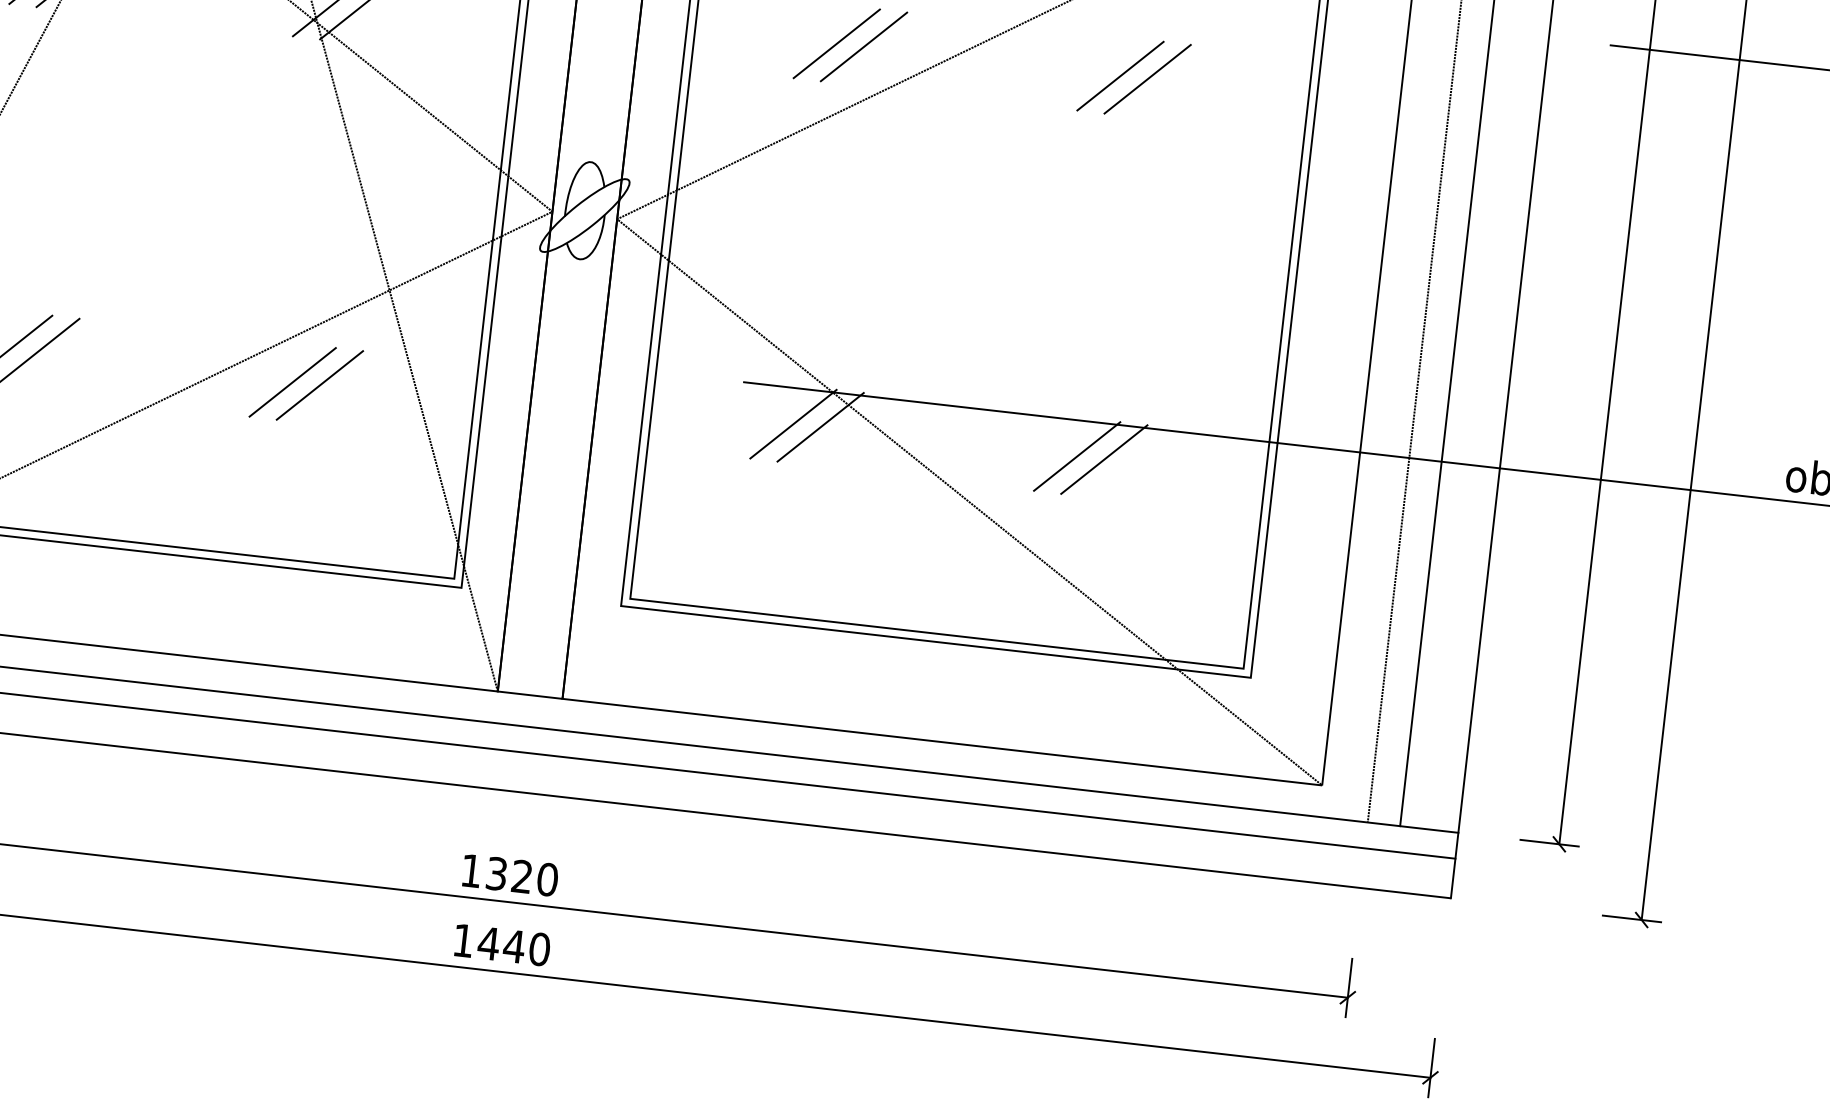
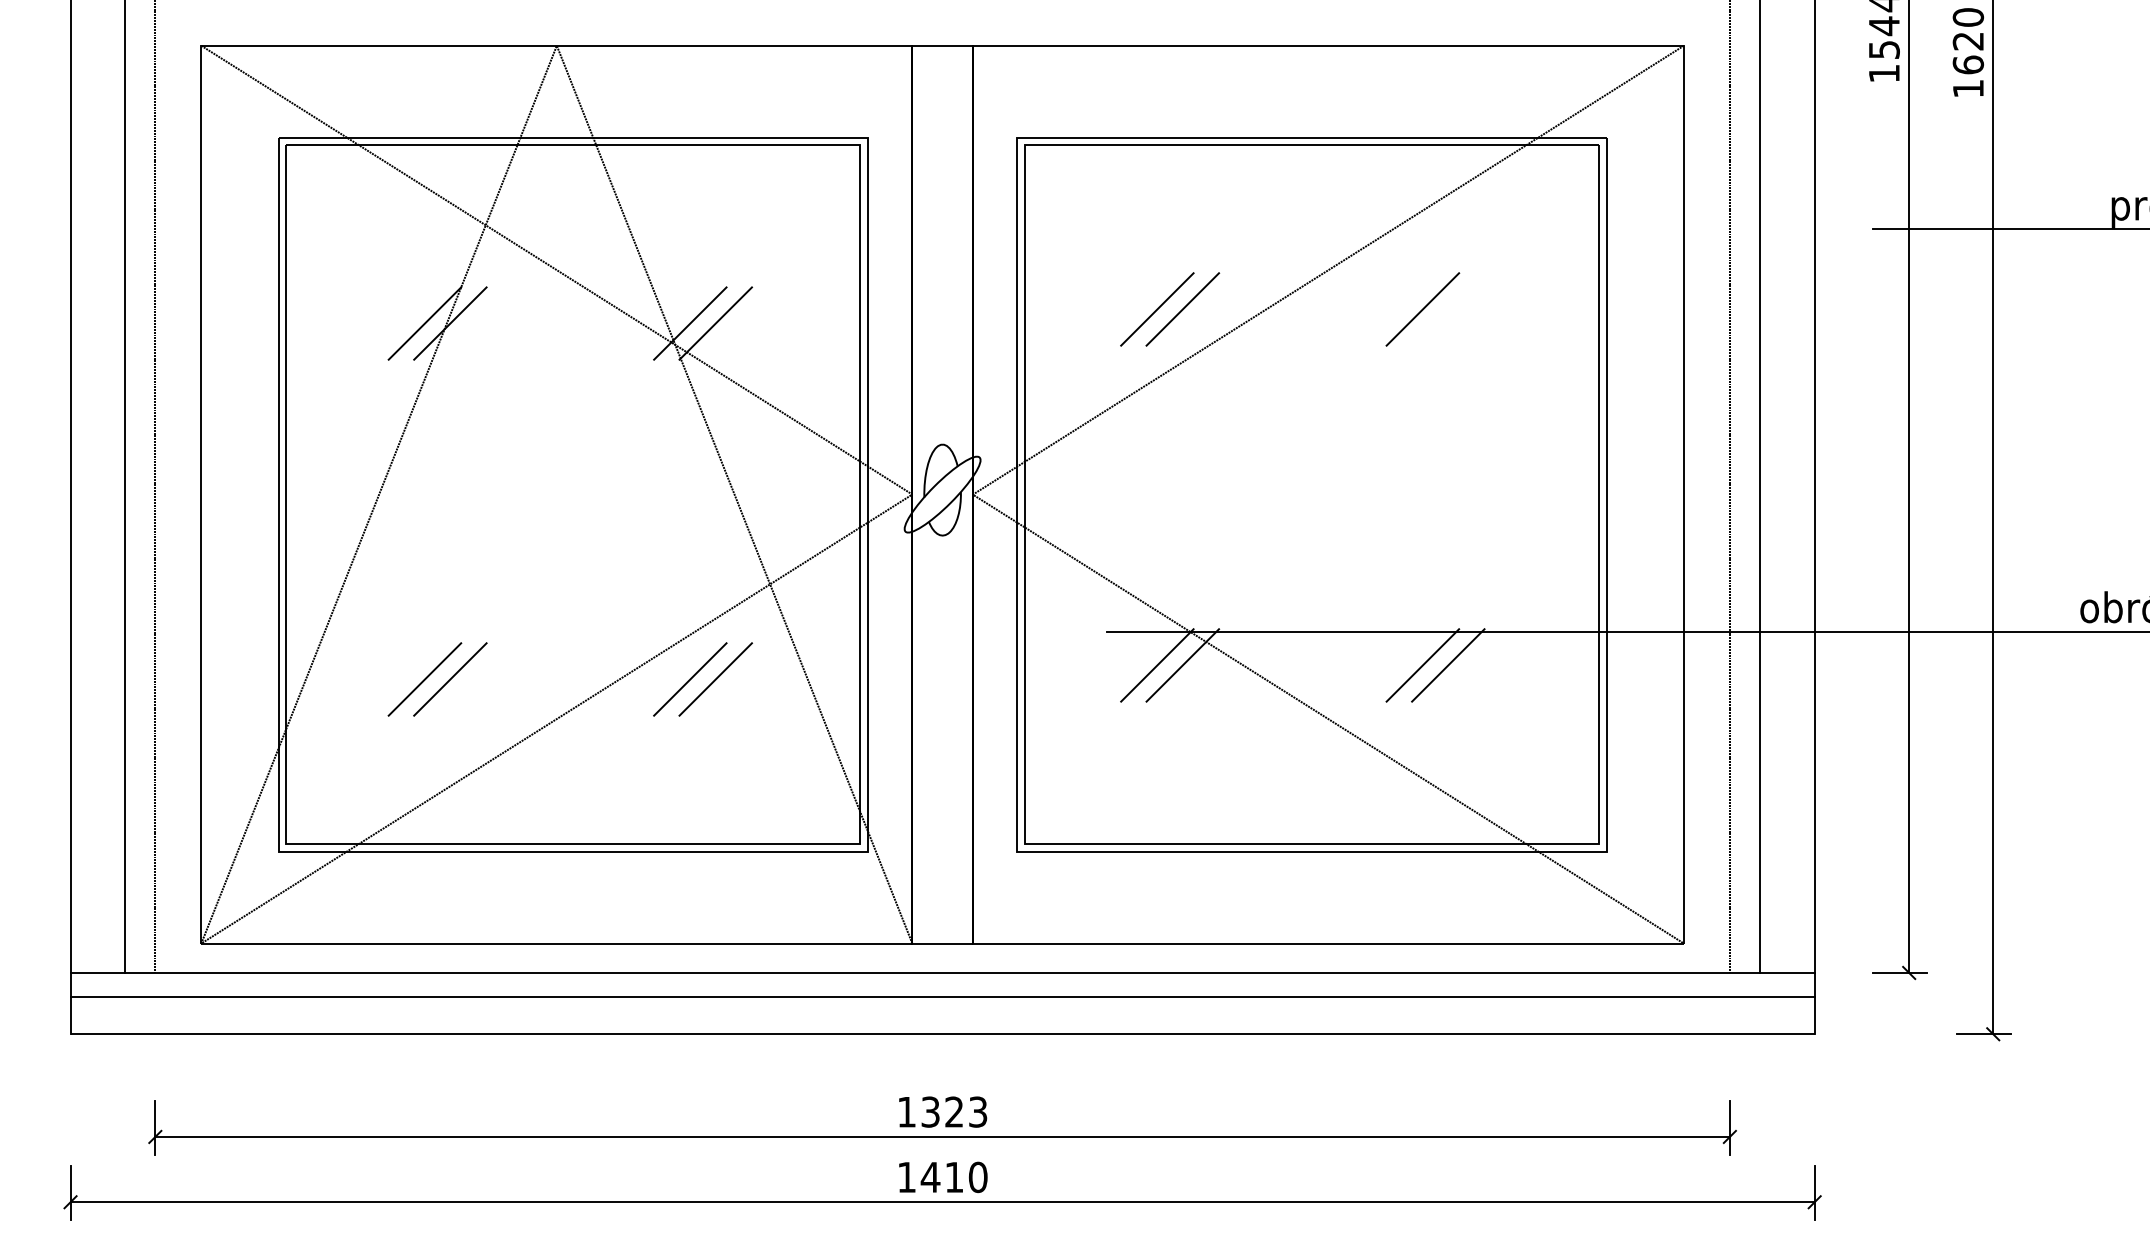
line: (1147, 79) -> (1448, 309), removed
text: (546, 878) -> (977, 1111), 1320 -> 1323
text: (514, 946) -> (954, 1177), 1440 -> 1410

